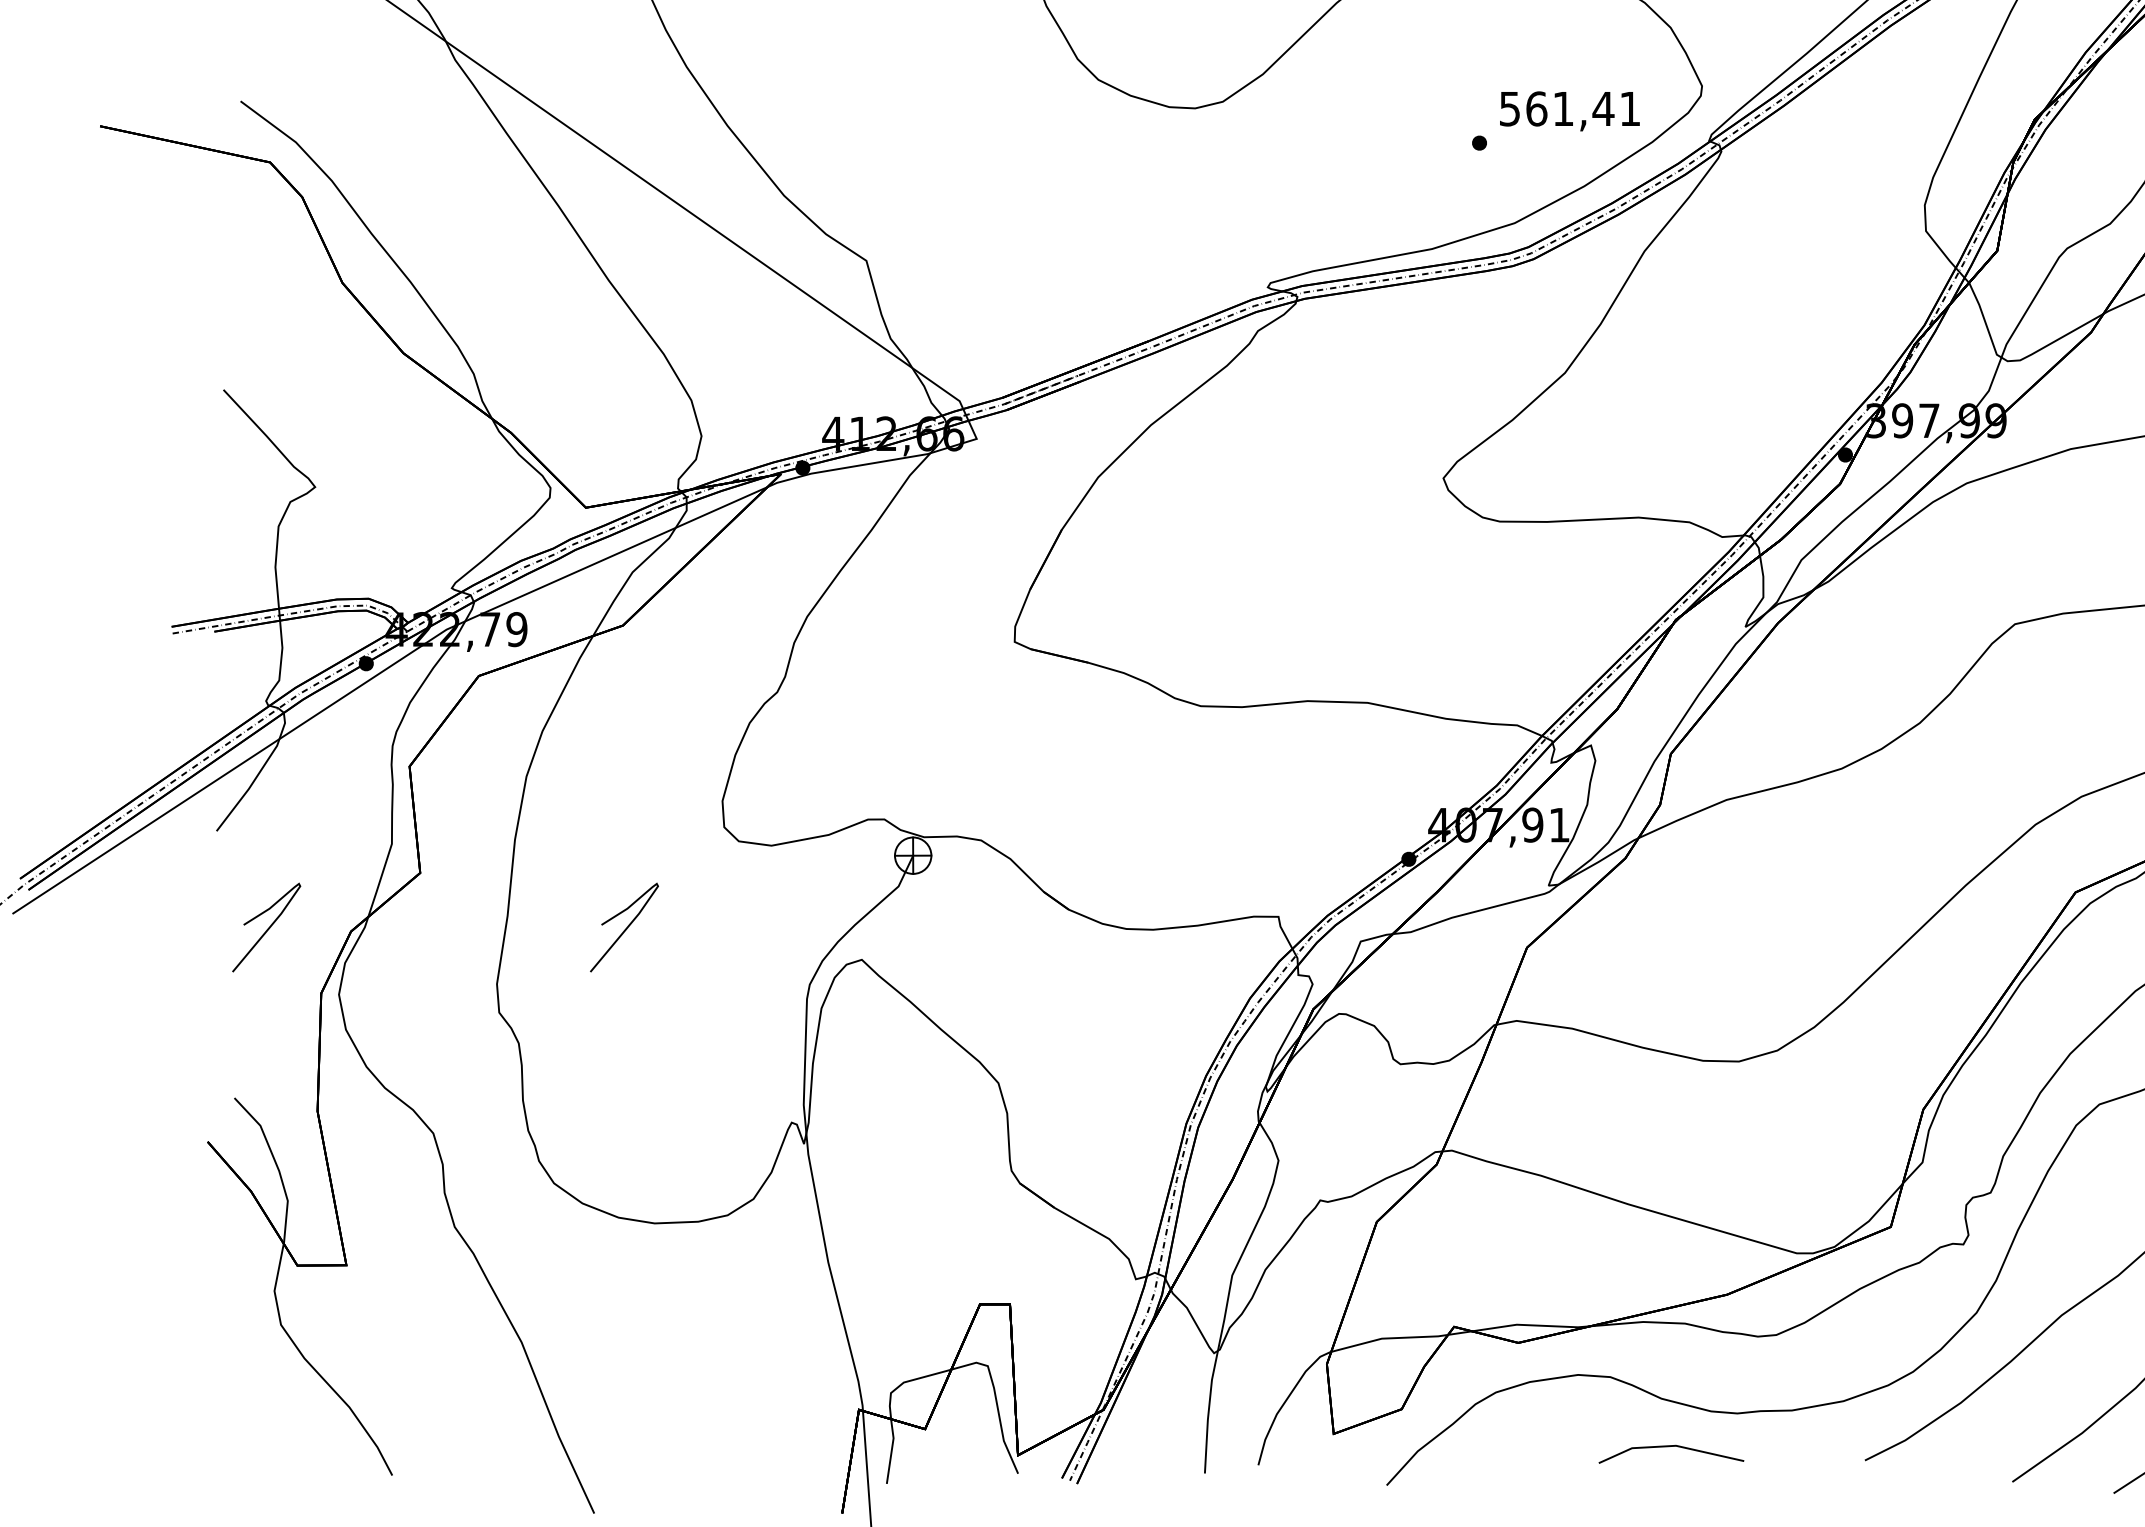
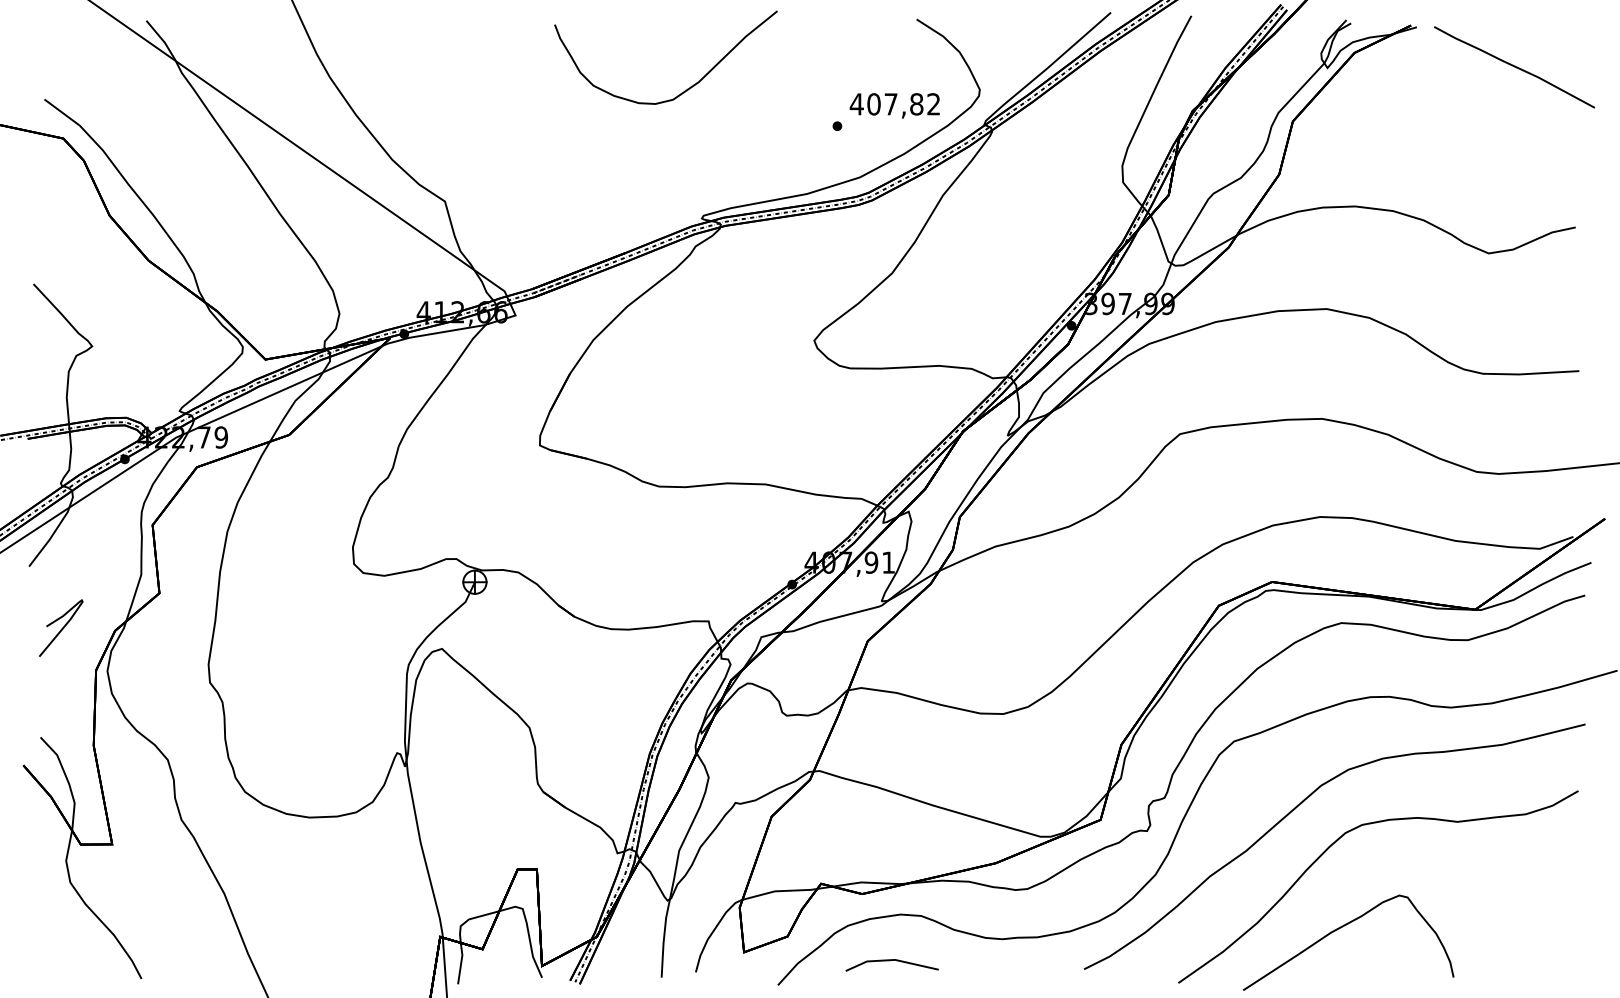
text: (1568, 109) -> (894, 104), 561,41 -> 407,82
curve: (626, 926) -> (291, 627), removed
line: (1668, 1448) -> (890, 961), moved

